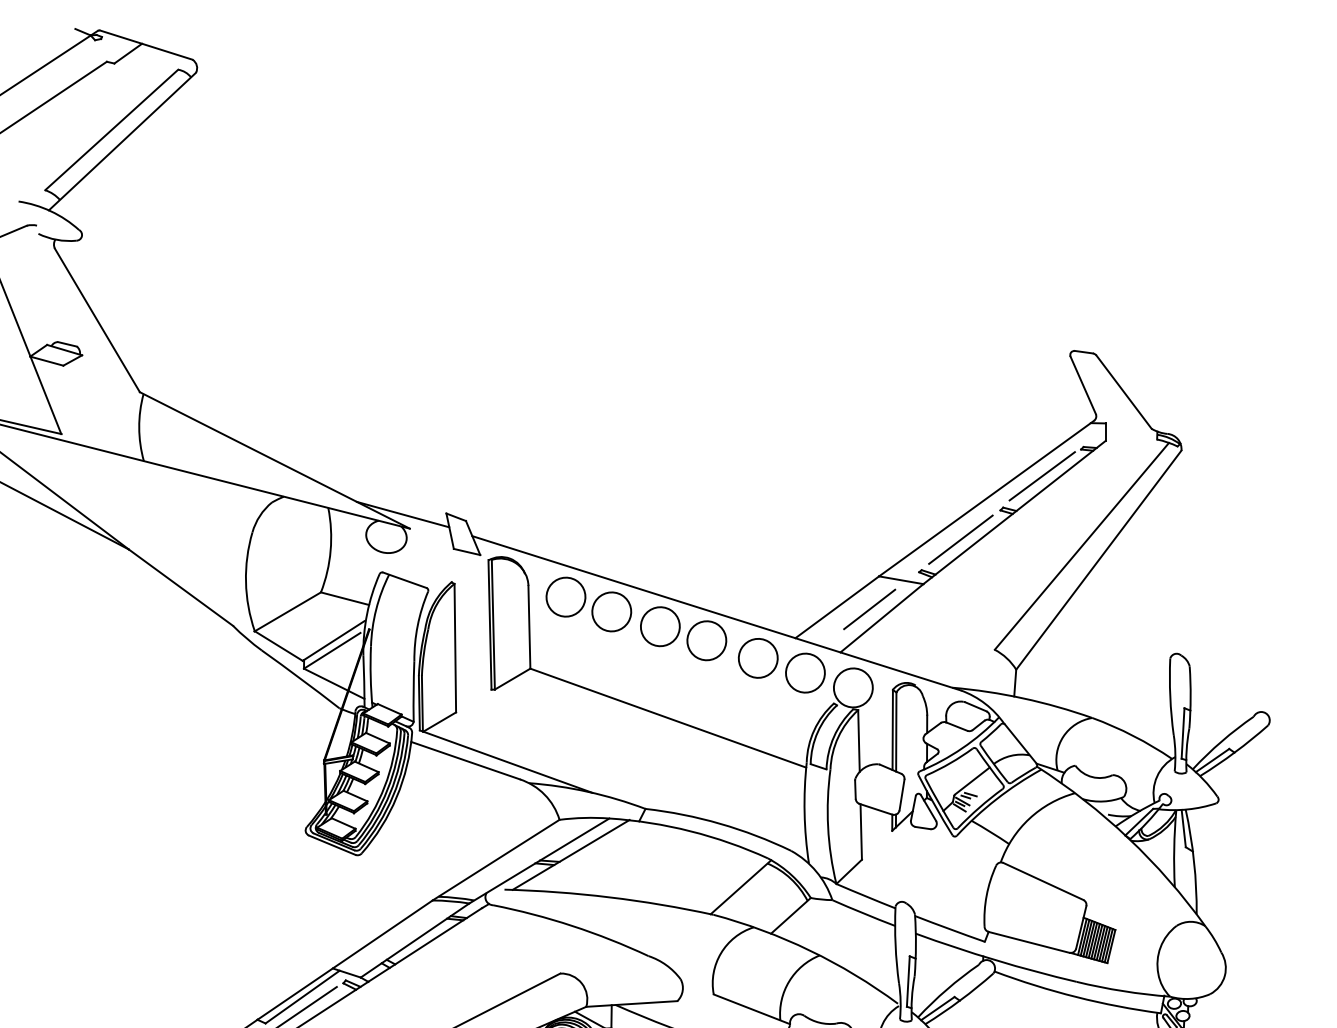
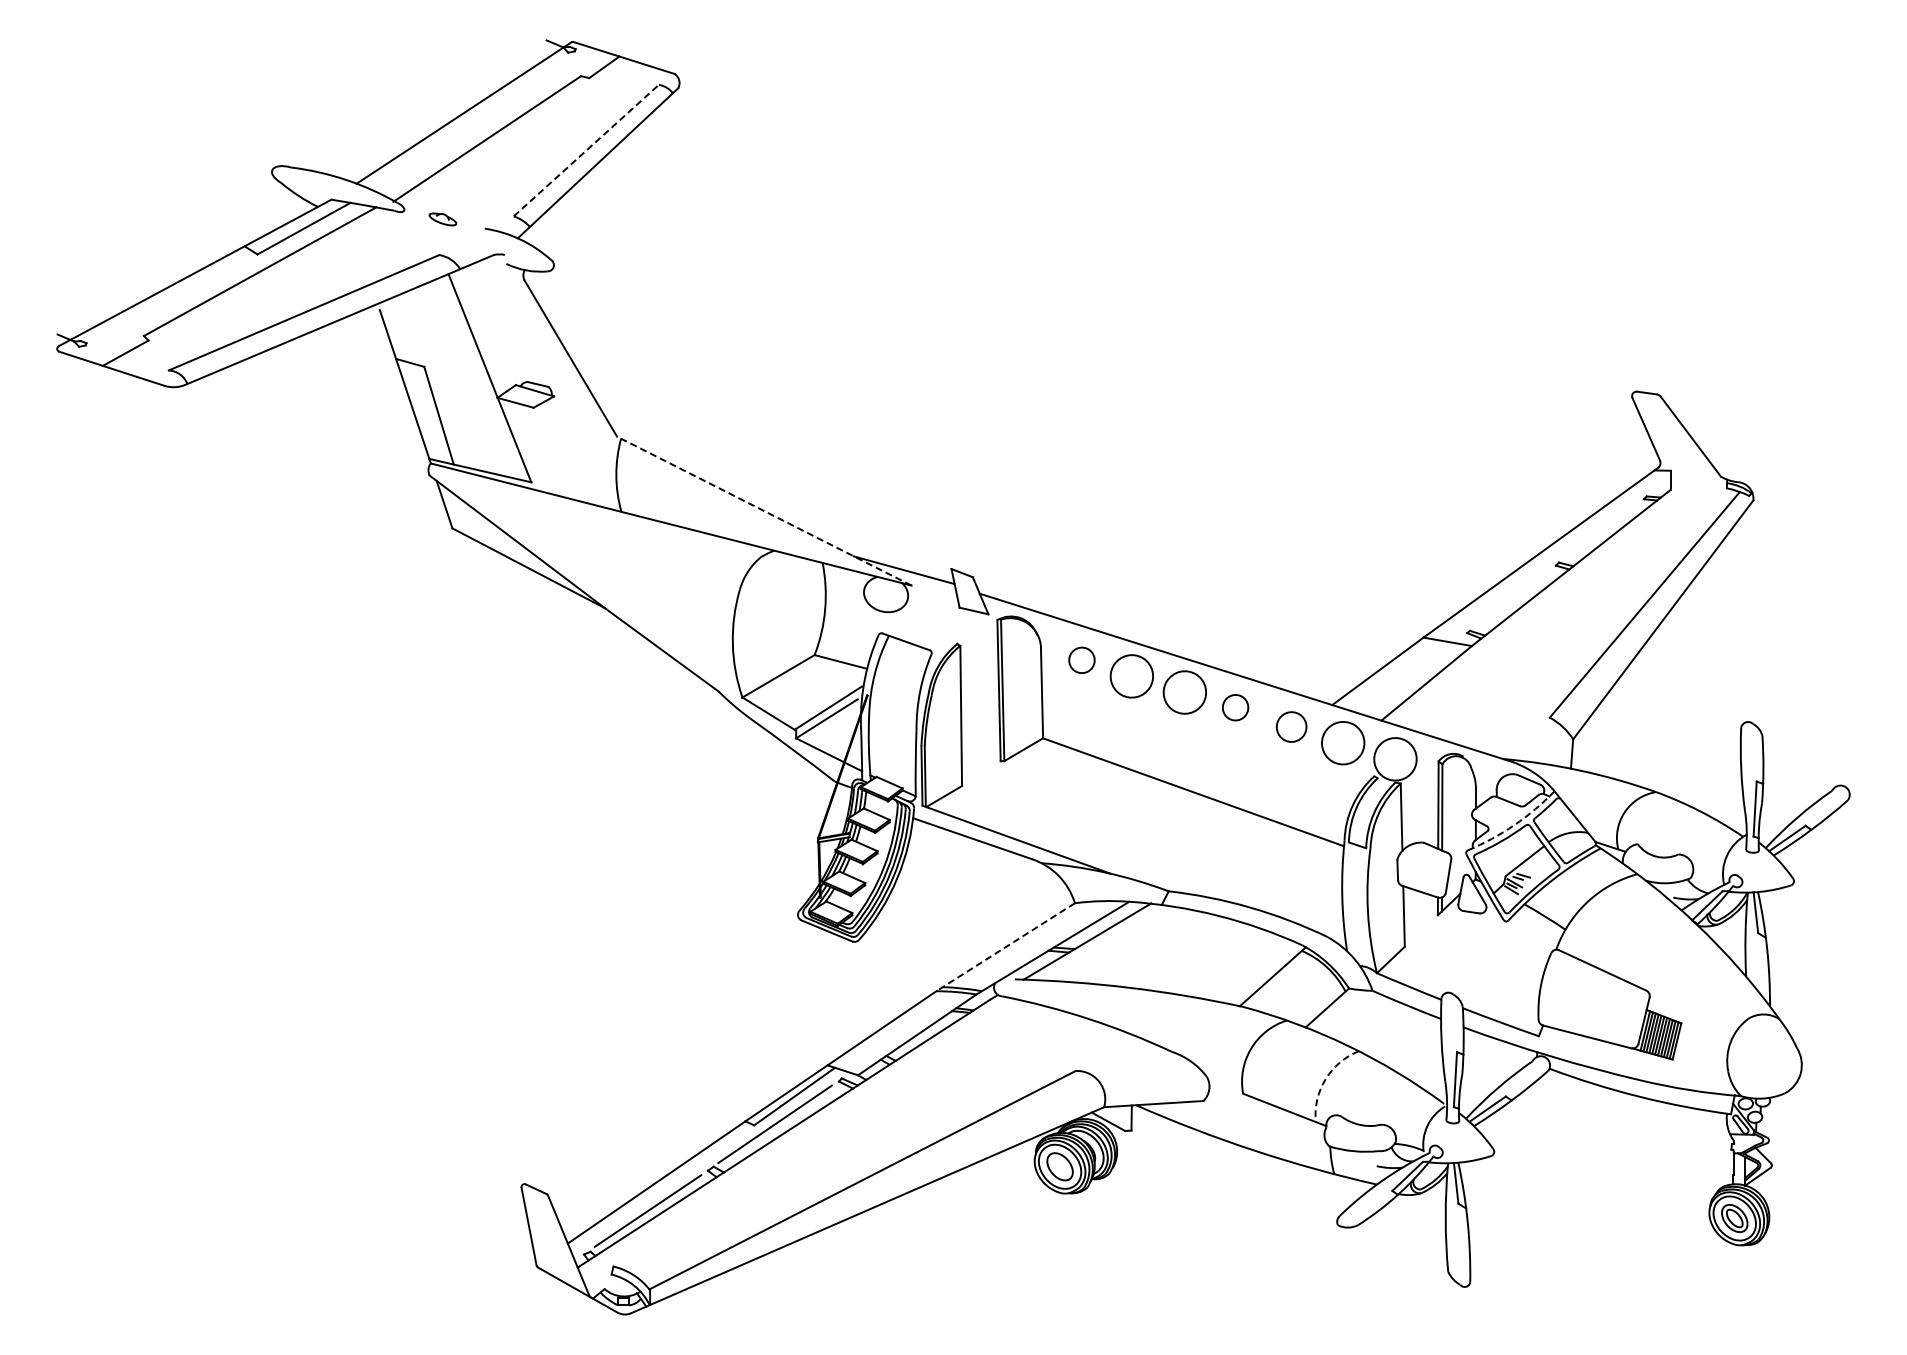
line: (111, 129) -> (586, 150), solid -> dashed
line: (275, 460) -> (764, 511), solid -> dashed
line: (1042, 476) -> (1601, 528), removed
line: (960, 539) -> (1512, 597), removed
part: (565, 597) -> (1081, 660), size x0.6
line: (869, 609) -> (1413, 673), removed
part: (706, 640) -> (1235, 707), size x0.6
part: (758, 657) -> (1291, 726), size x0.7
arc: (962, 748) -> (1514, 825), solid -> dashed
line: (495, 860) -> (1005, 947), solid -> dashed
arc: (789, 981) -> (1325, 1079), solid -> dashed

